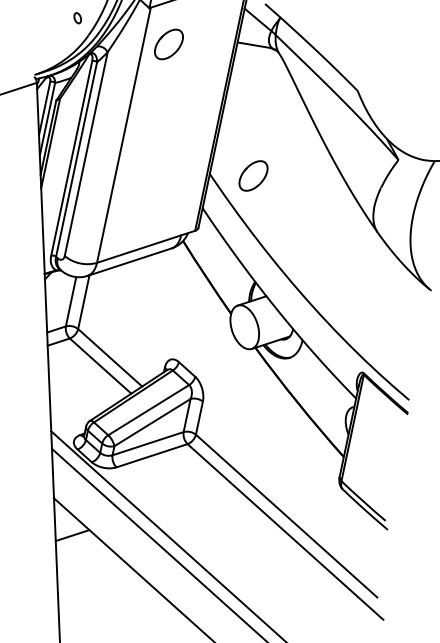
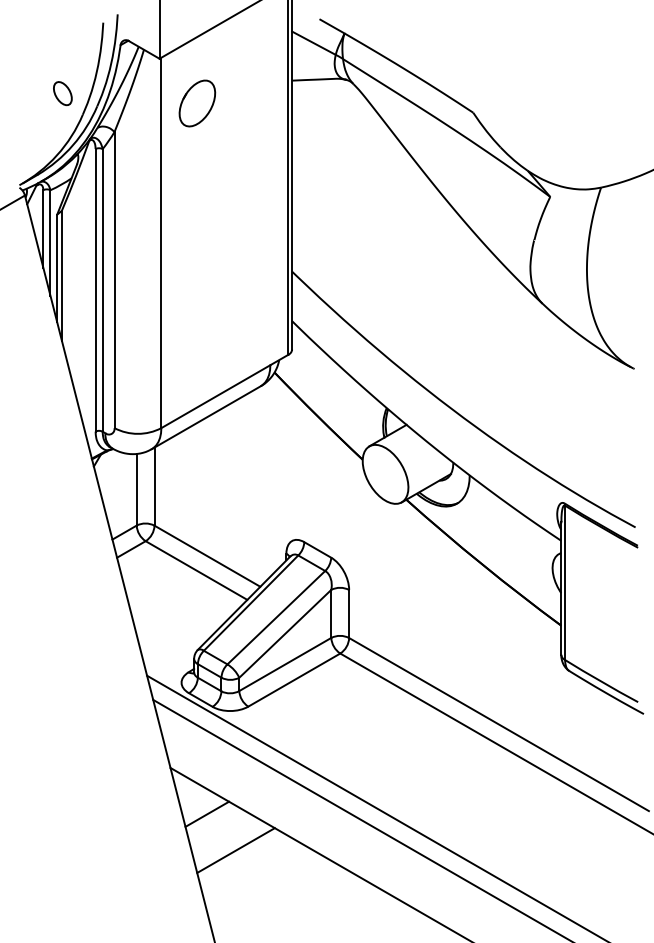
part: (77, 18) -> (62, 93), size x1.67
part: (253, 175) -> (353, 261), removed
line: (86, 564) -> (235, 850), added

